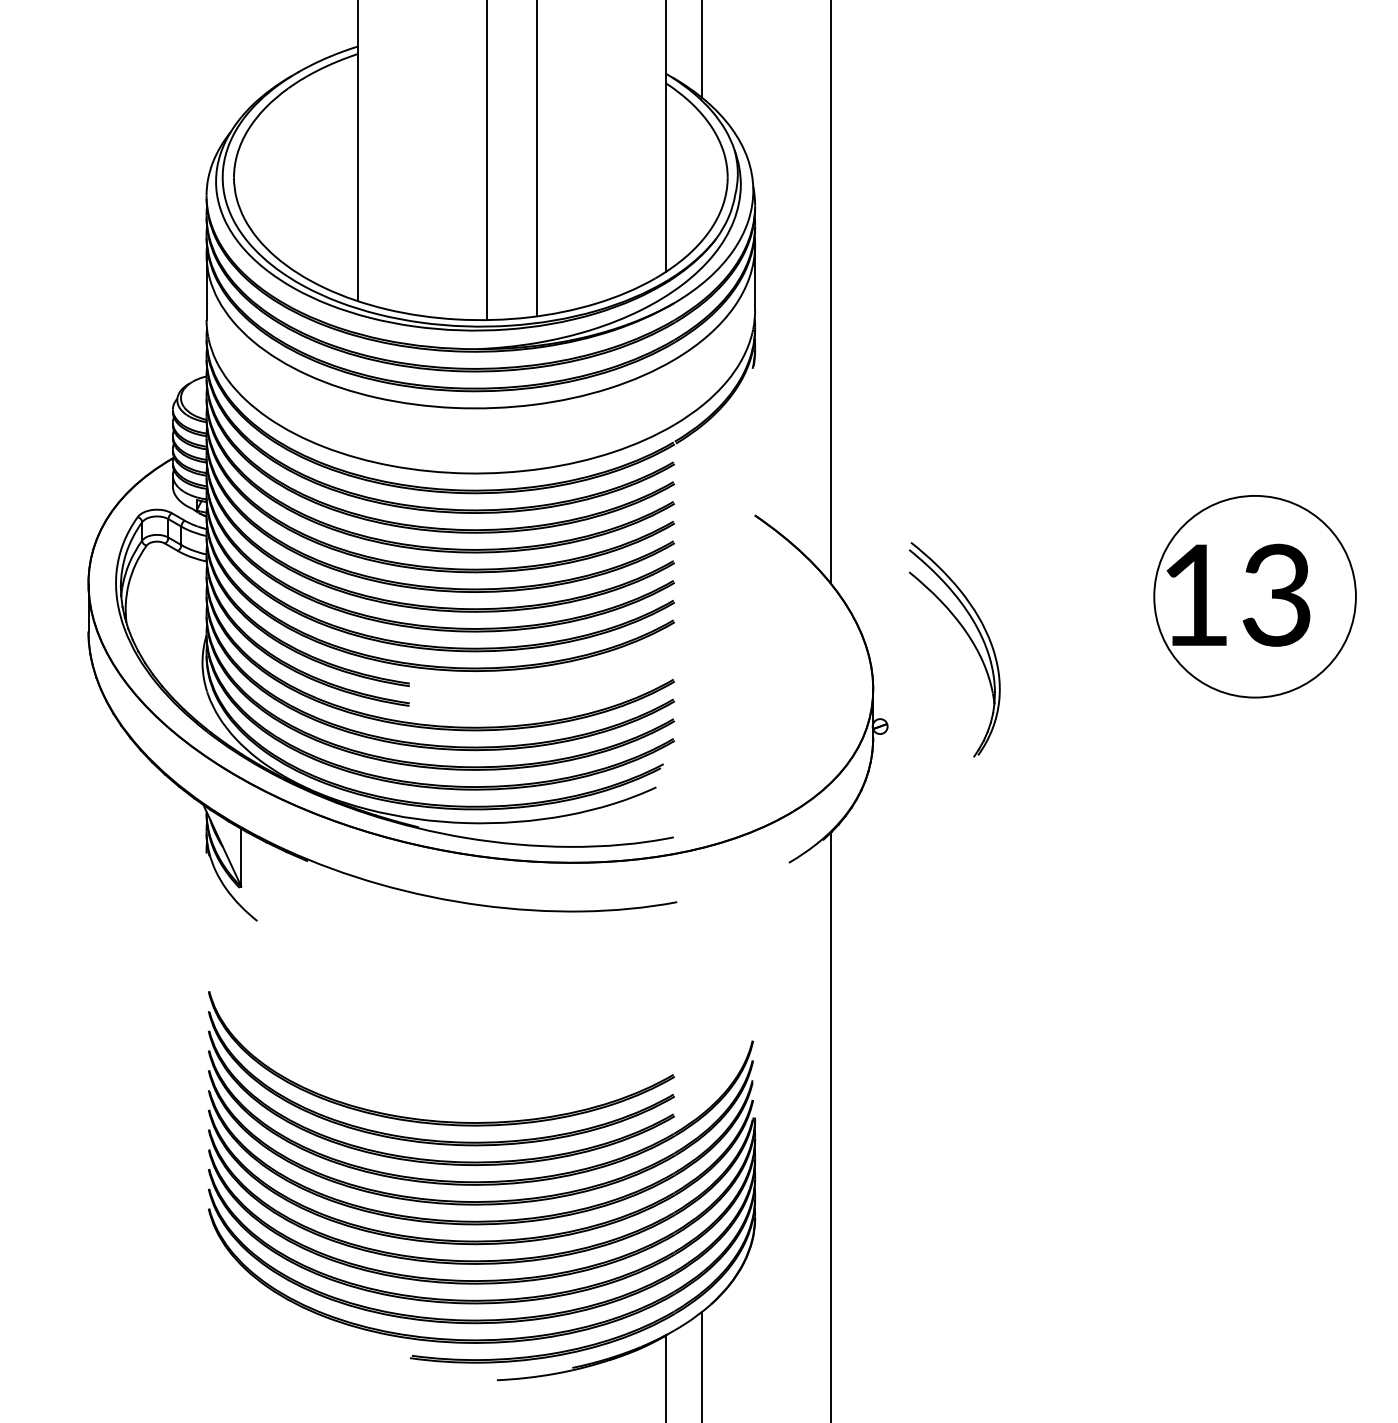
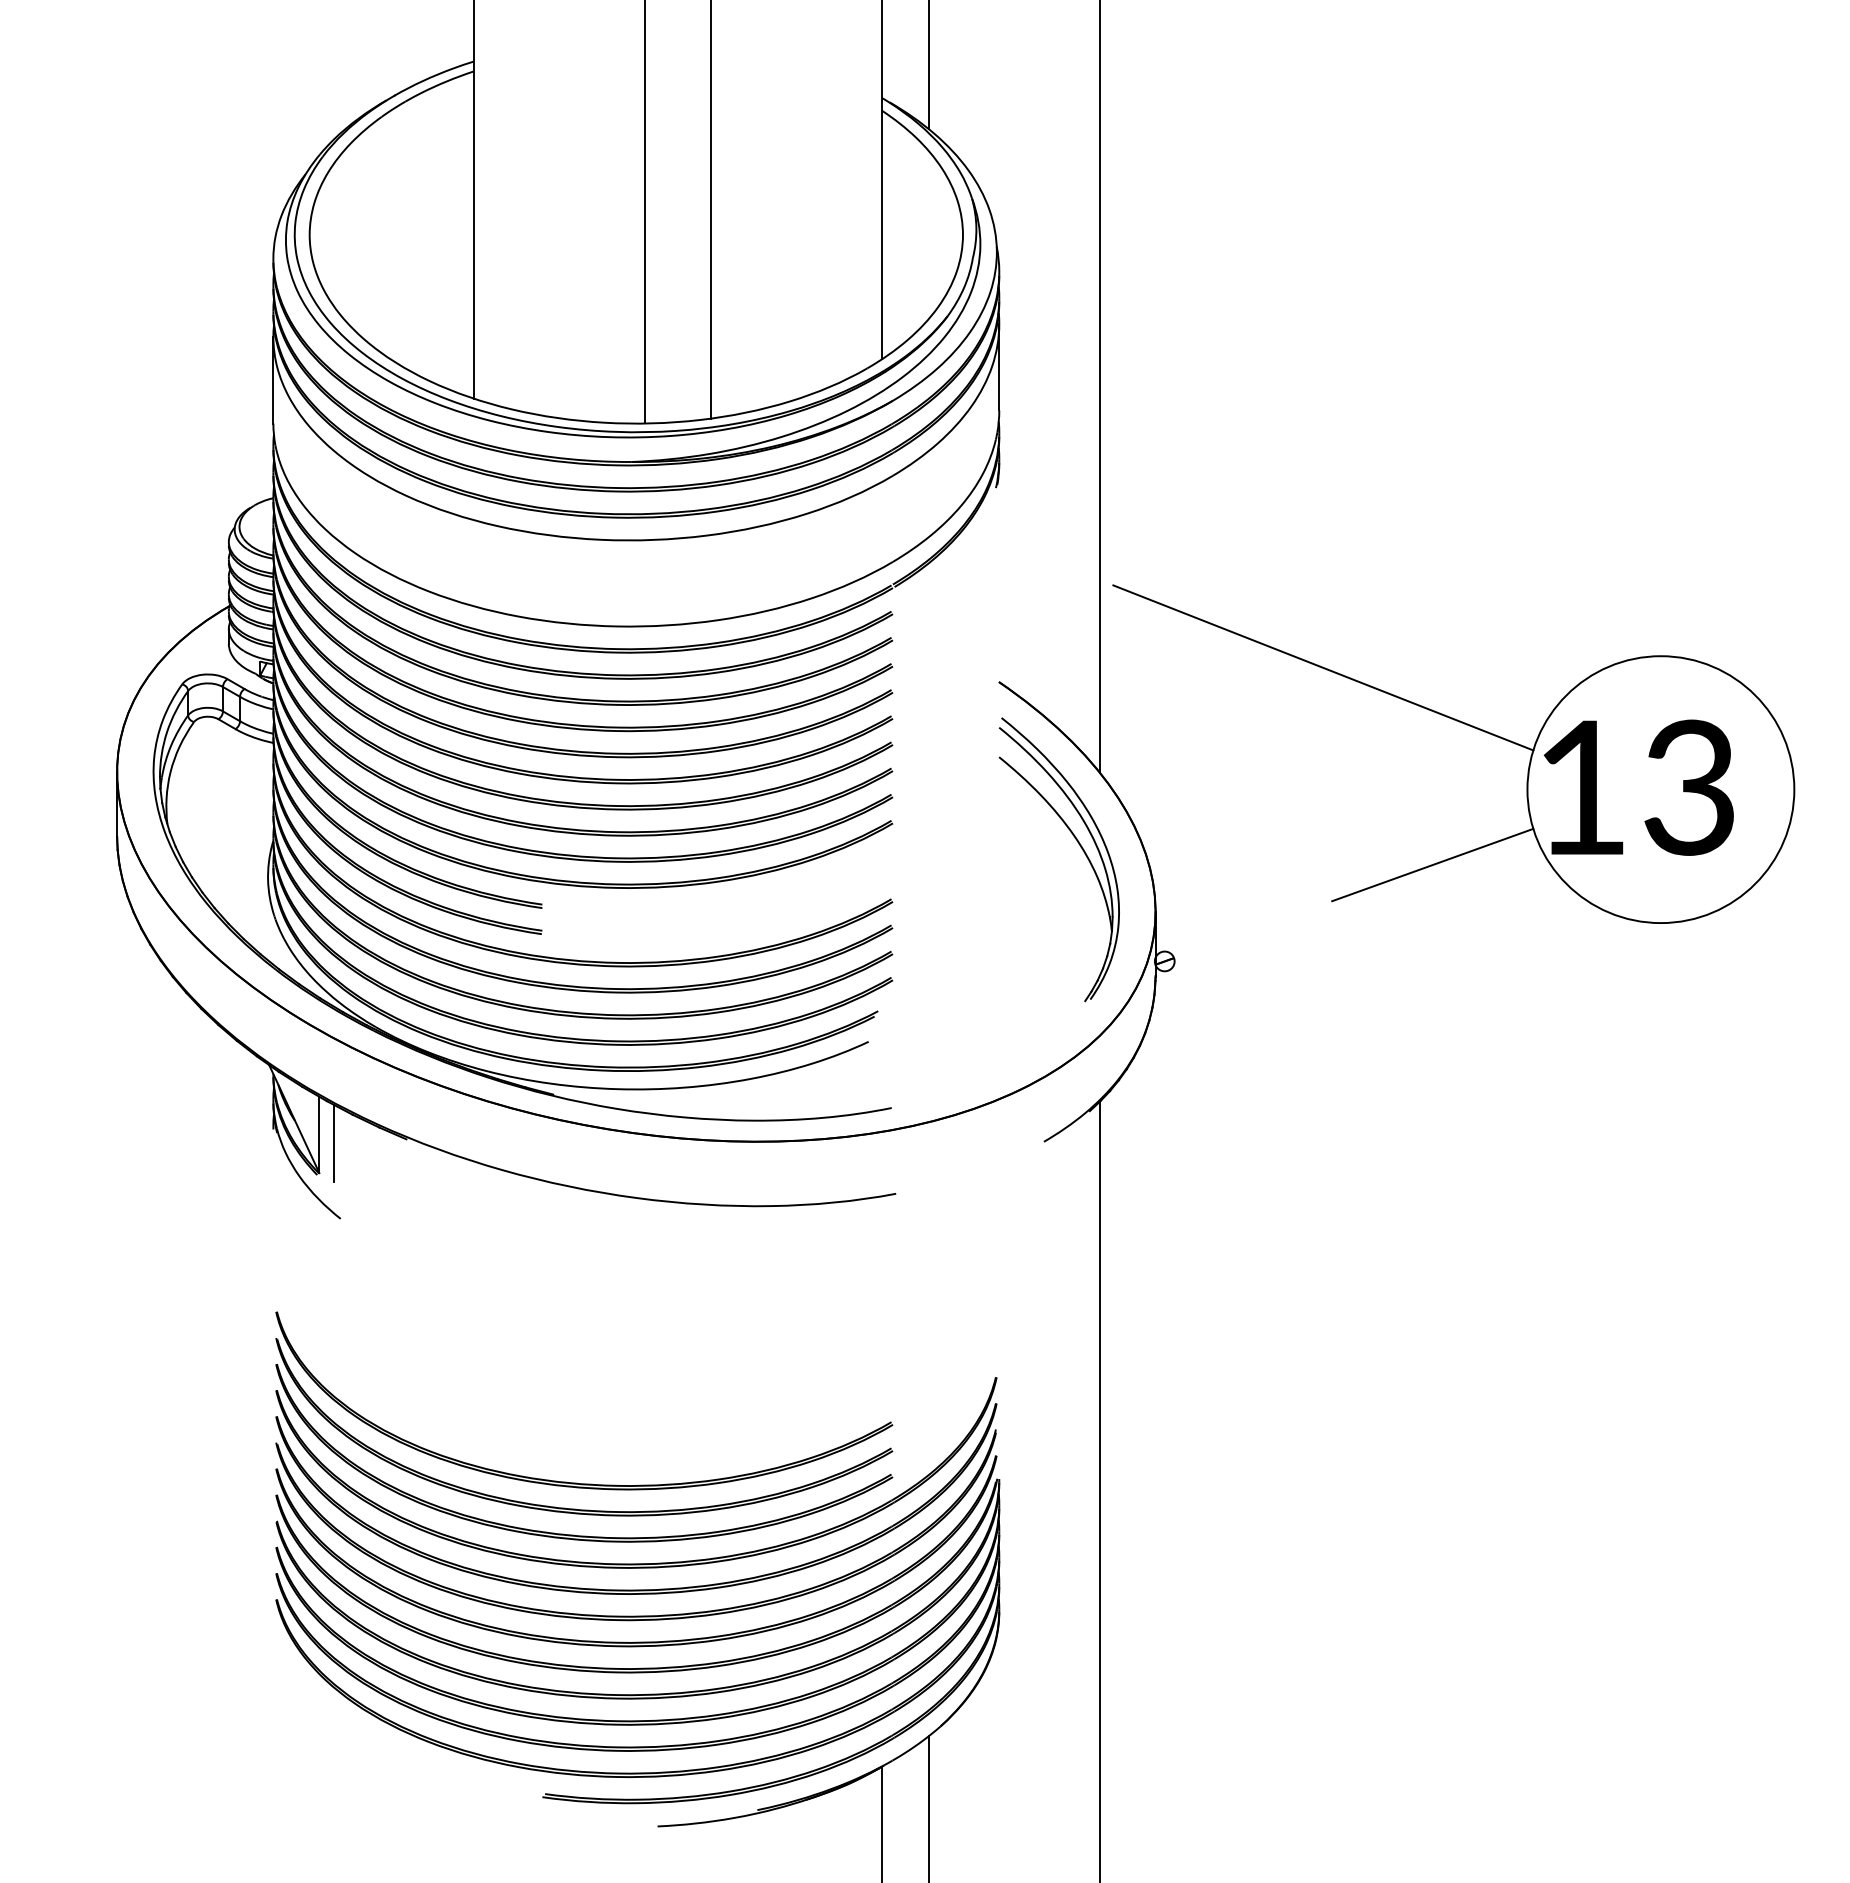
line: (1000, 504) -> (1323, 667), added
part: (969, 638) -> (1078, 844), moved
line: (1082, 653) -> (1432, 864), added
line: (252, 864) -> (334, 1143), added

